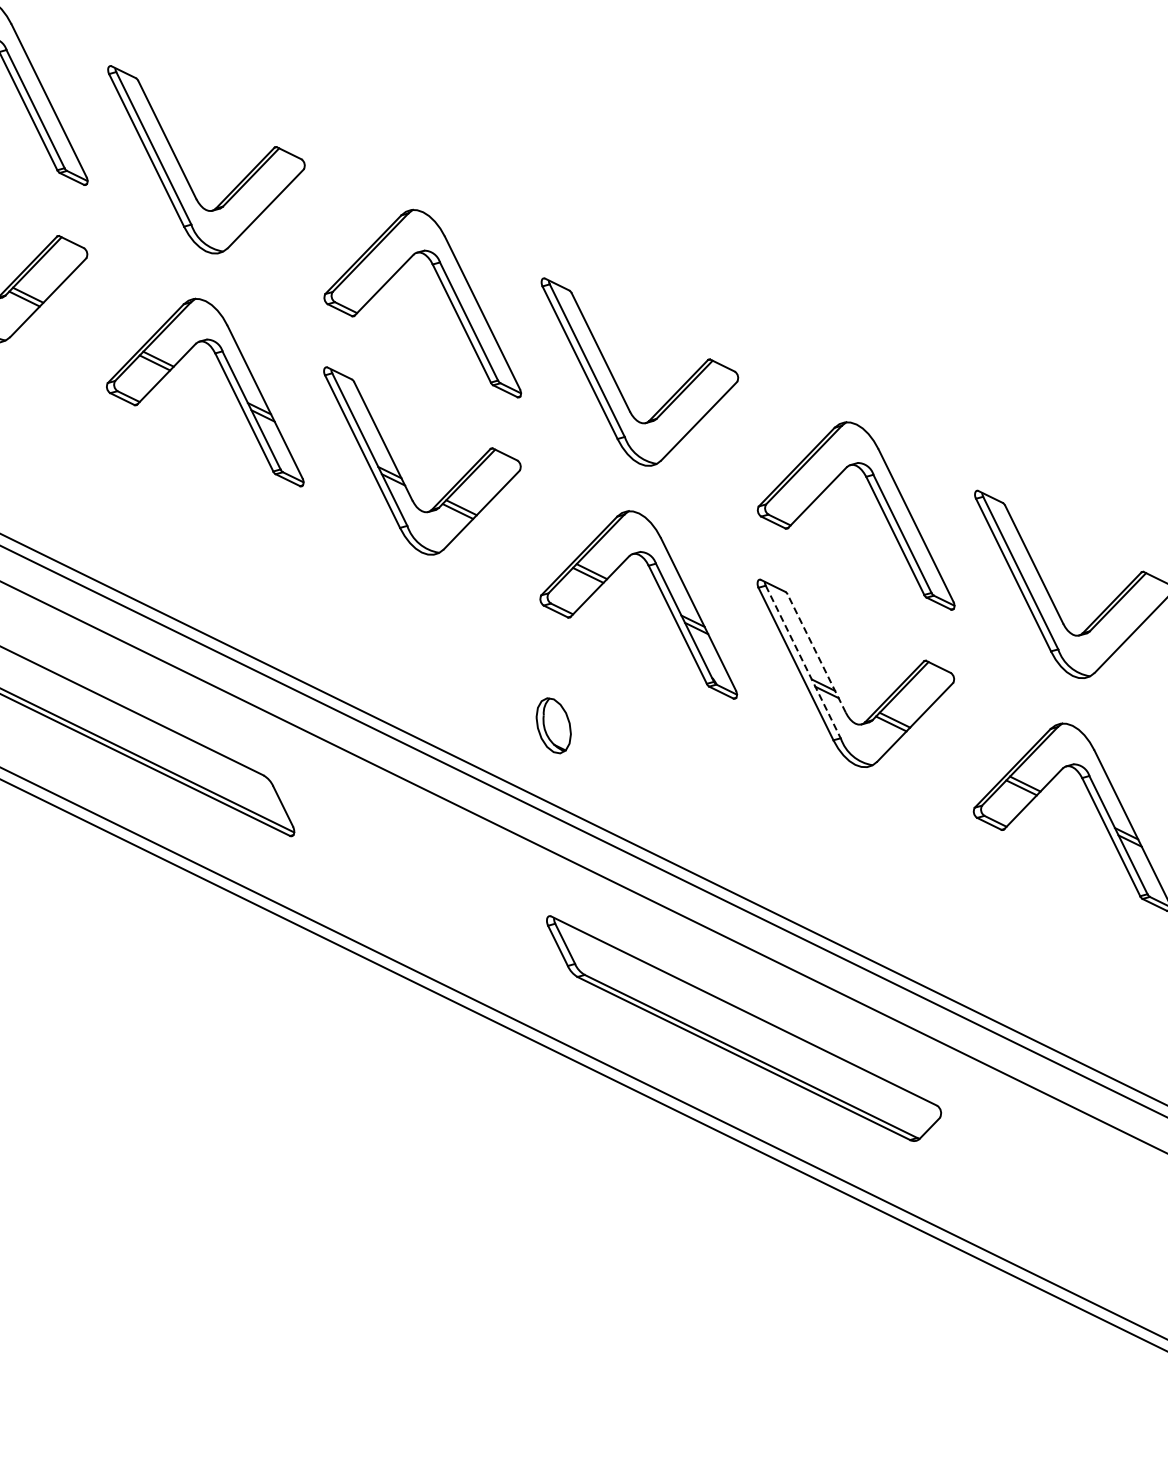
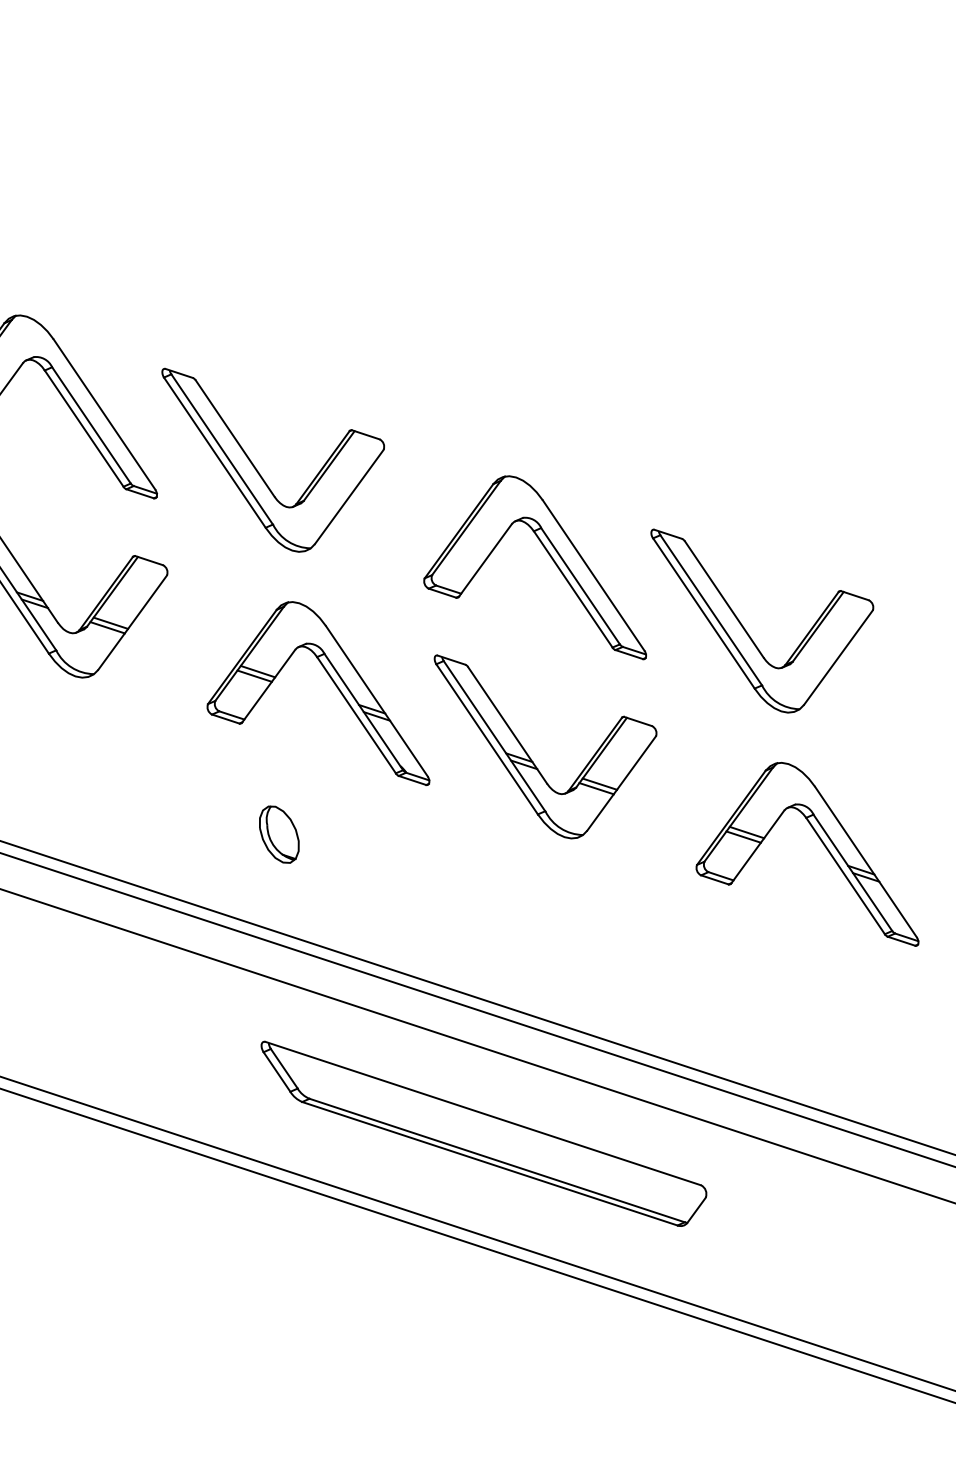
line: (816, 653) -> (507, 725), dashed -> solid
line: (803, 662) -> (494, 736), dashed -> solid
part: (553, 725) -> (279, 834), moved

